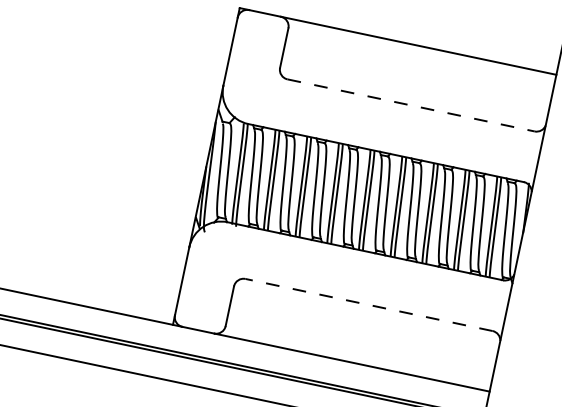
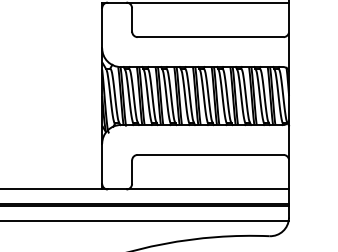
line: (410, 105) -> (210, 37), dashed -> solid
line: (369, 304) -> (210, 154), dashed -> solid

